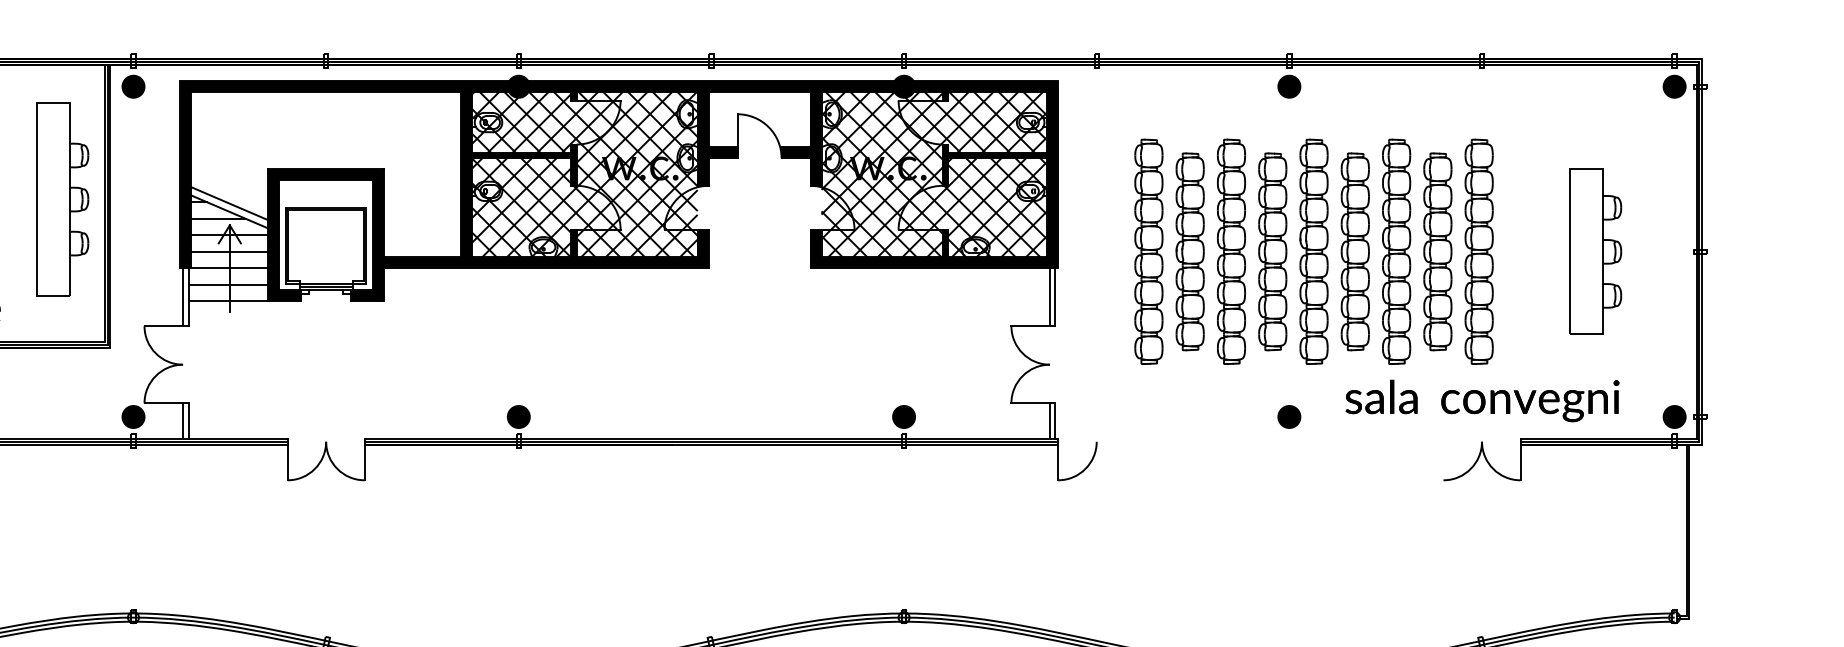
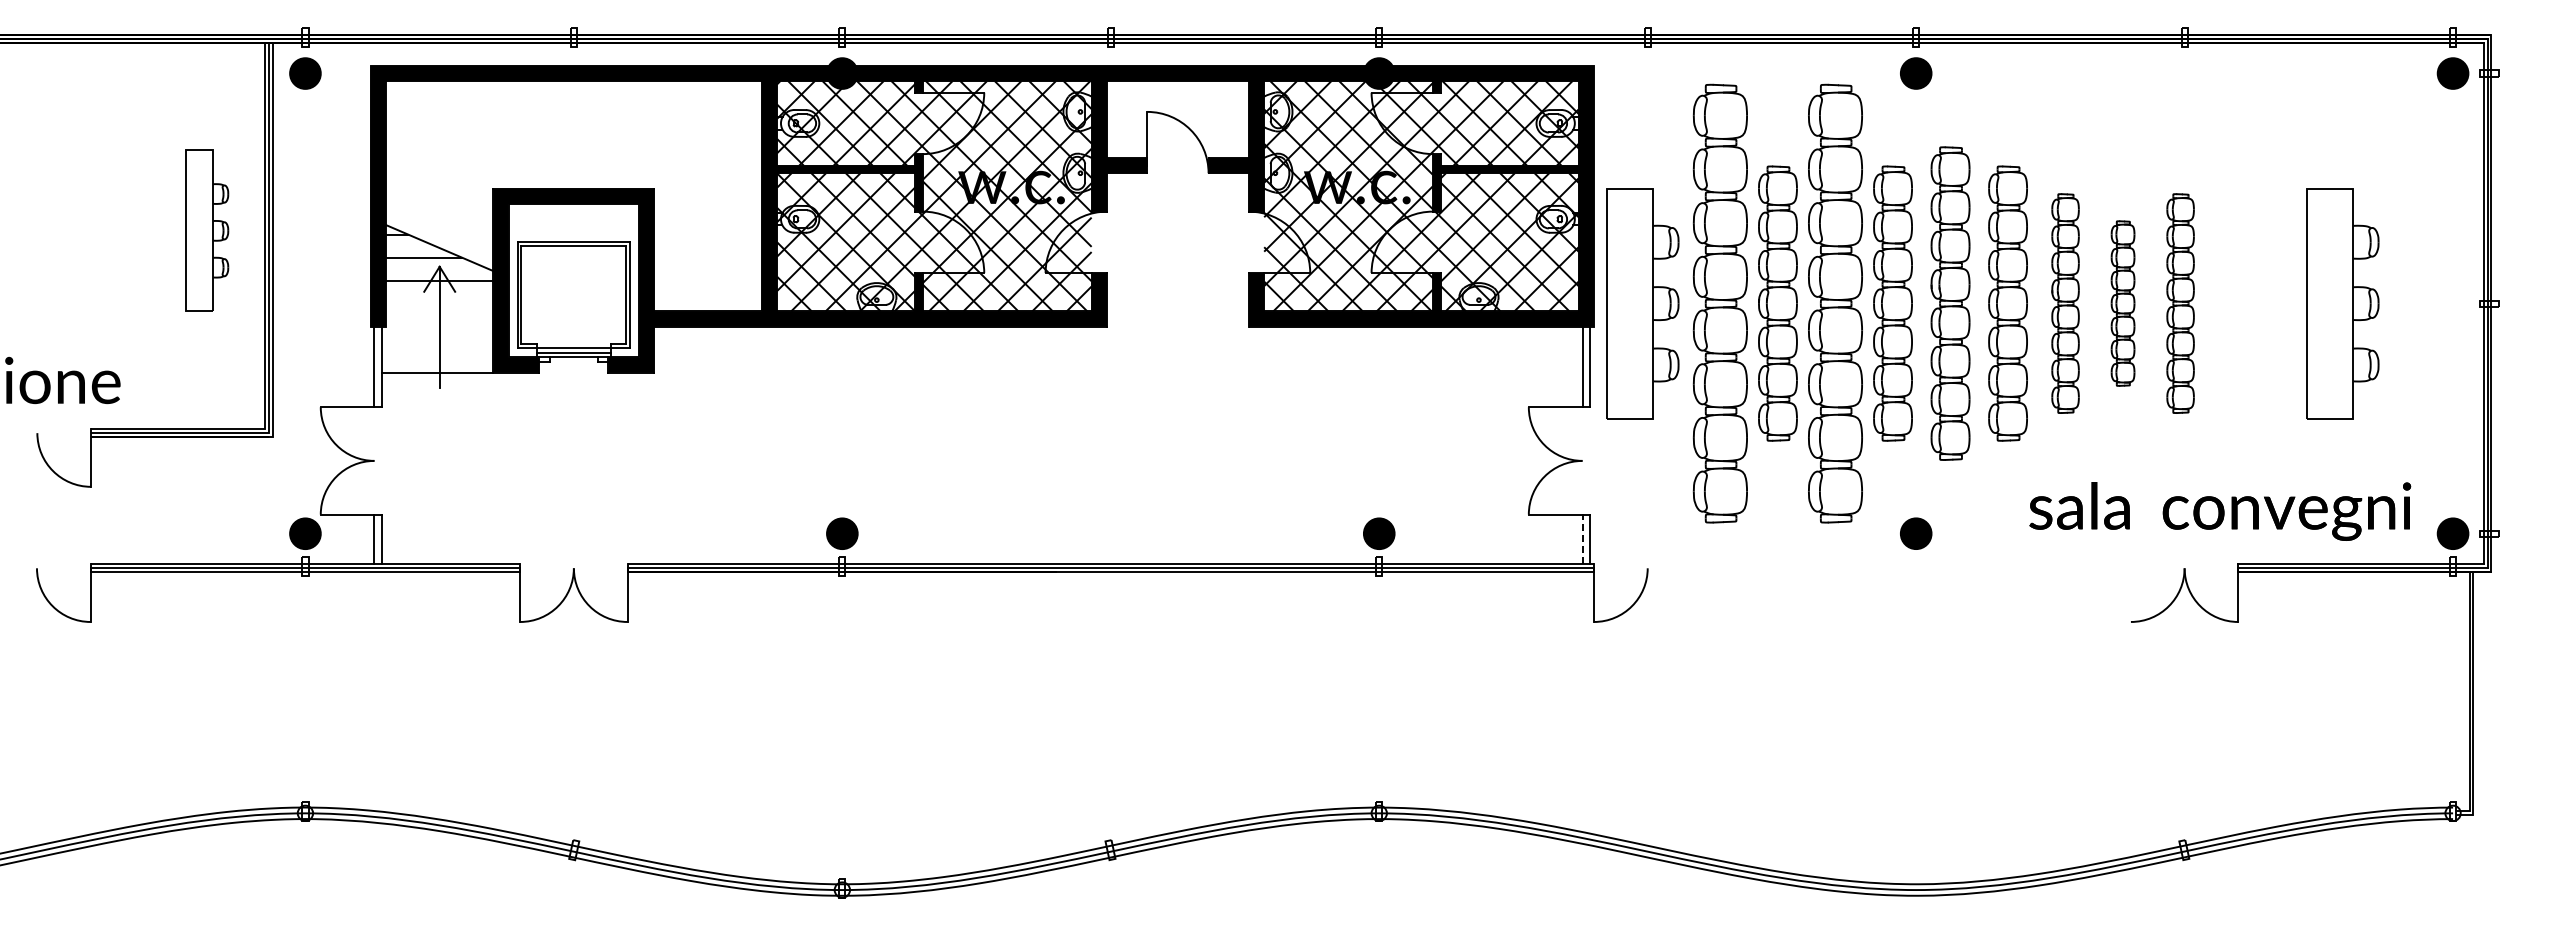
part: (62, 199) -> (206, 230), size x0.6
line: (229, 203) -> (439, 236), removed
line: (229, 251) -> (439, 303), removed
part: (1092, 251) -> (1642, 303), added
part: (1148, 251) -> (1720, 303), size x1.4
part: (1231, 251) -> (1835, 303), size x1.4
part: (1396, 251) -> (2065, 303), size x0.7
part: (1437, 251) -> (2122, 303), size x0.6
part: (1479, 251) -> (2180, 303), size x0.7
line: (229, 268) -> (439, 326), removed
line: (228, 284) -> (437, 349), removed
text: (1482, 401) -> (2220, 511), moved
line: (1049, 421) -> (1582, 539), solid -> dashed

